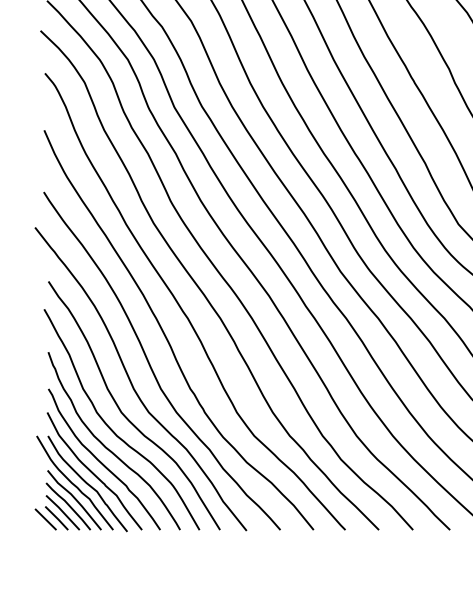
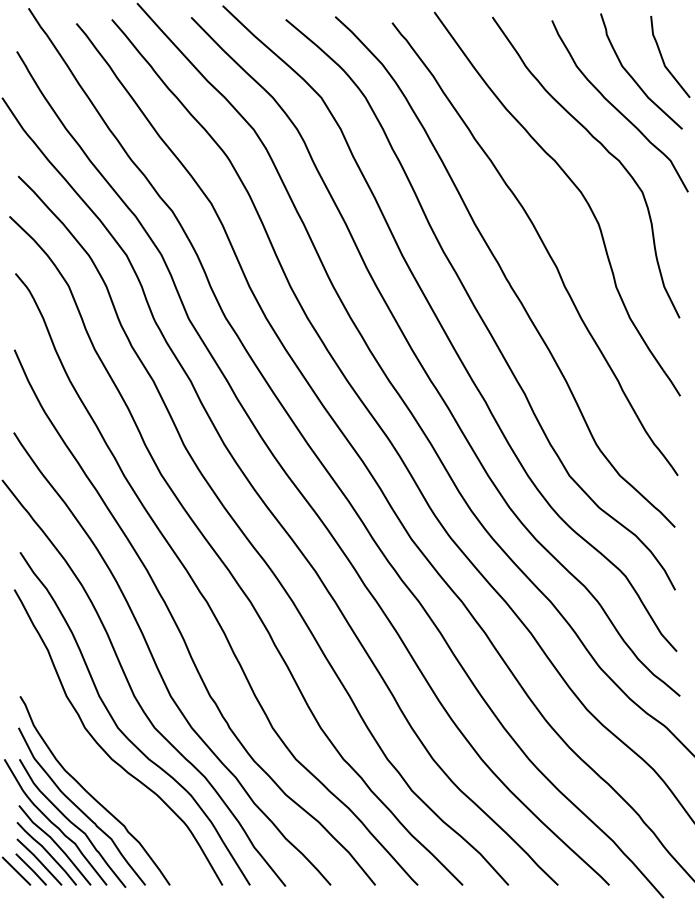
curve: (106, 447) -> (98, 774), removed

